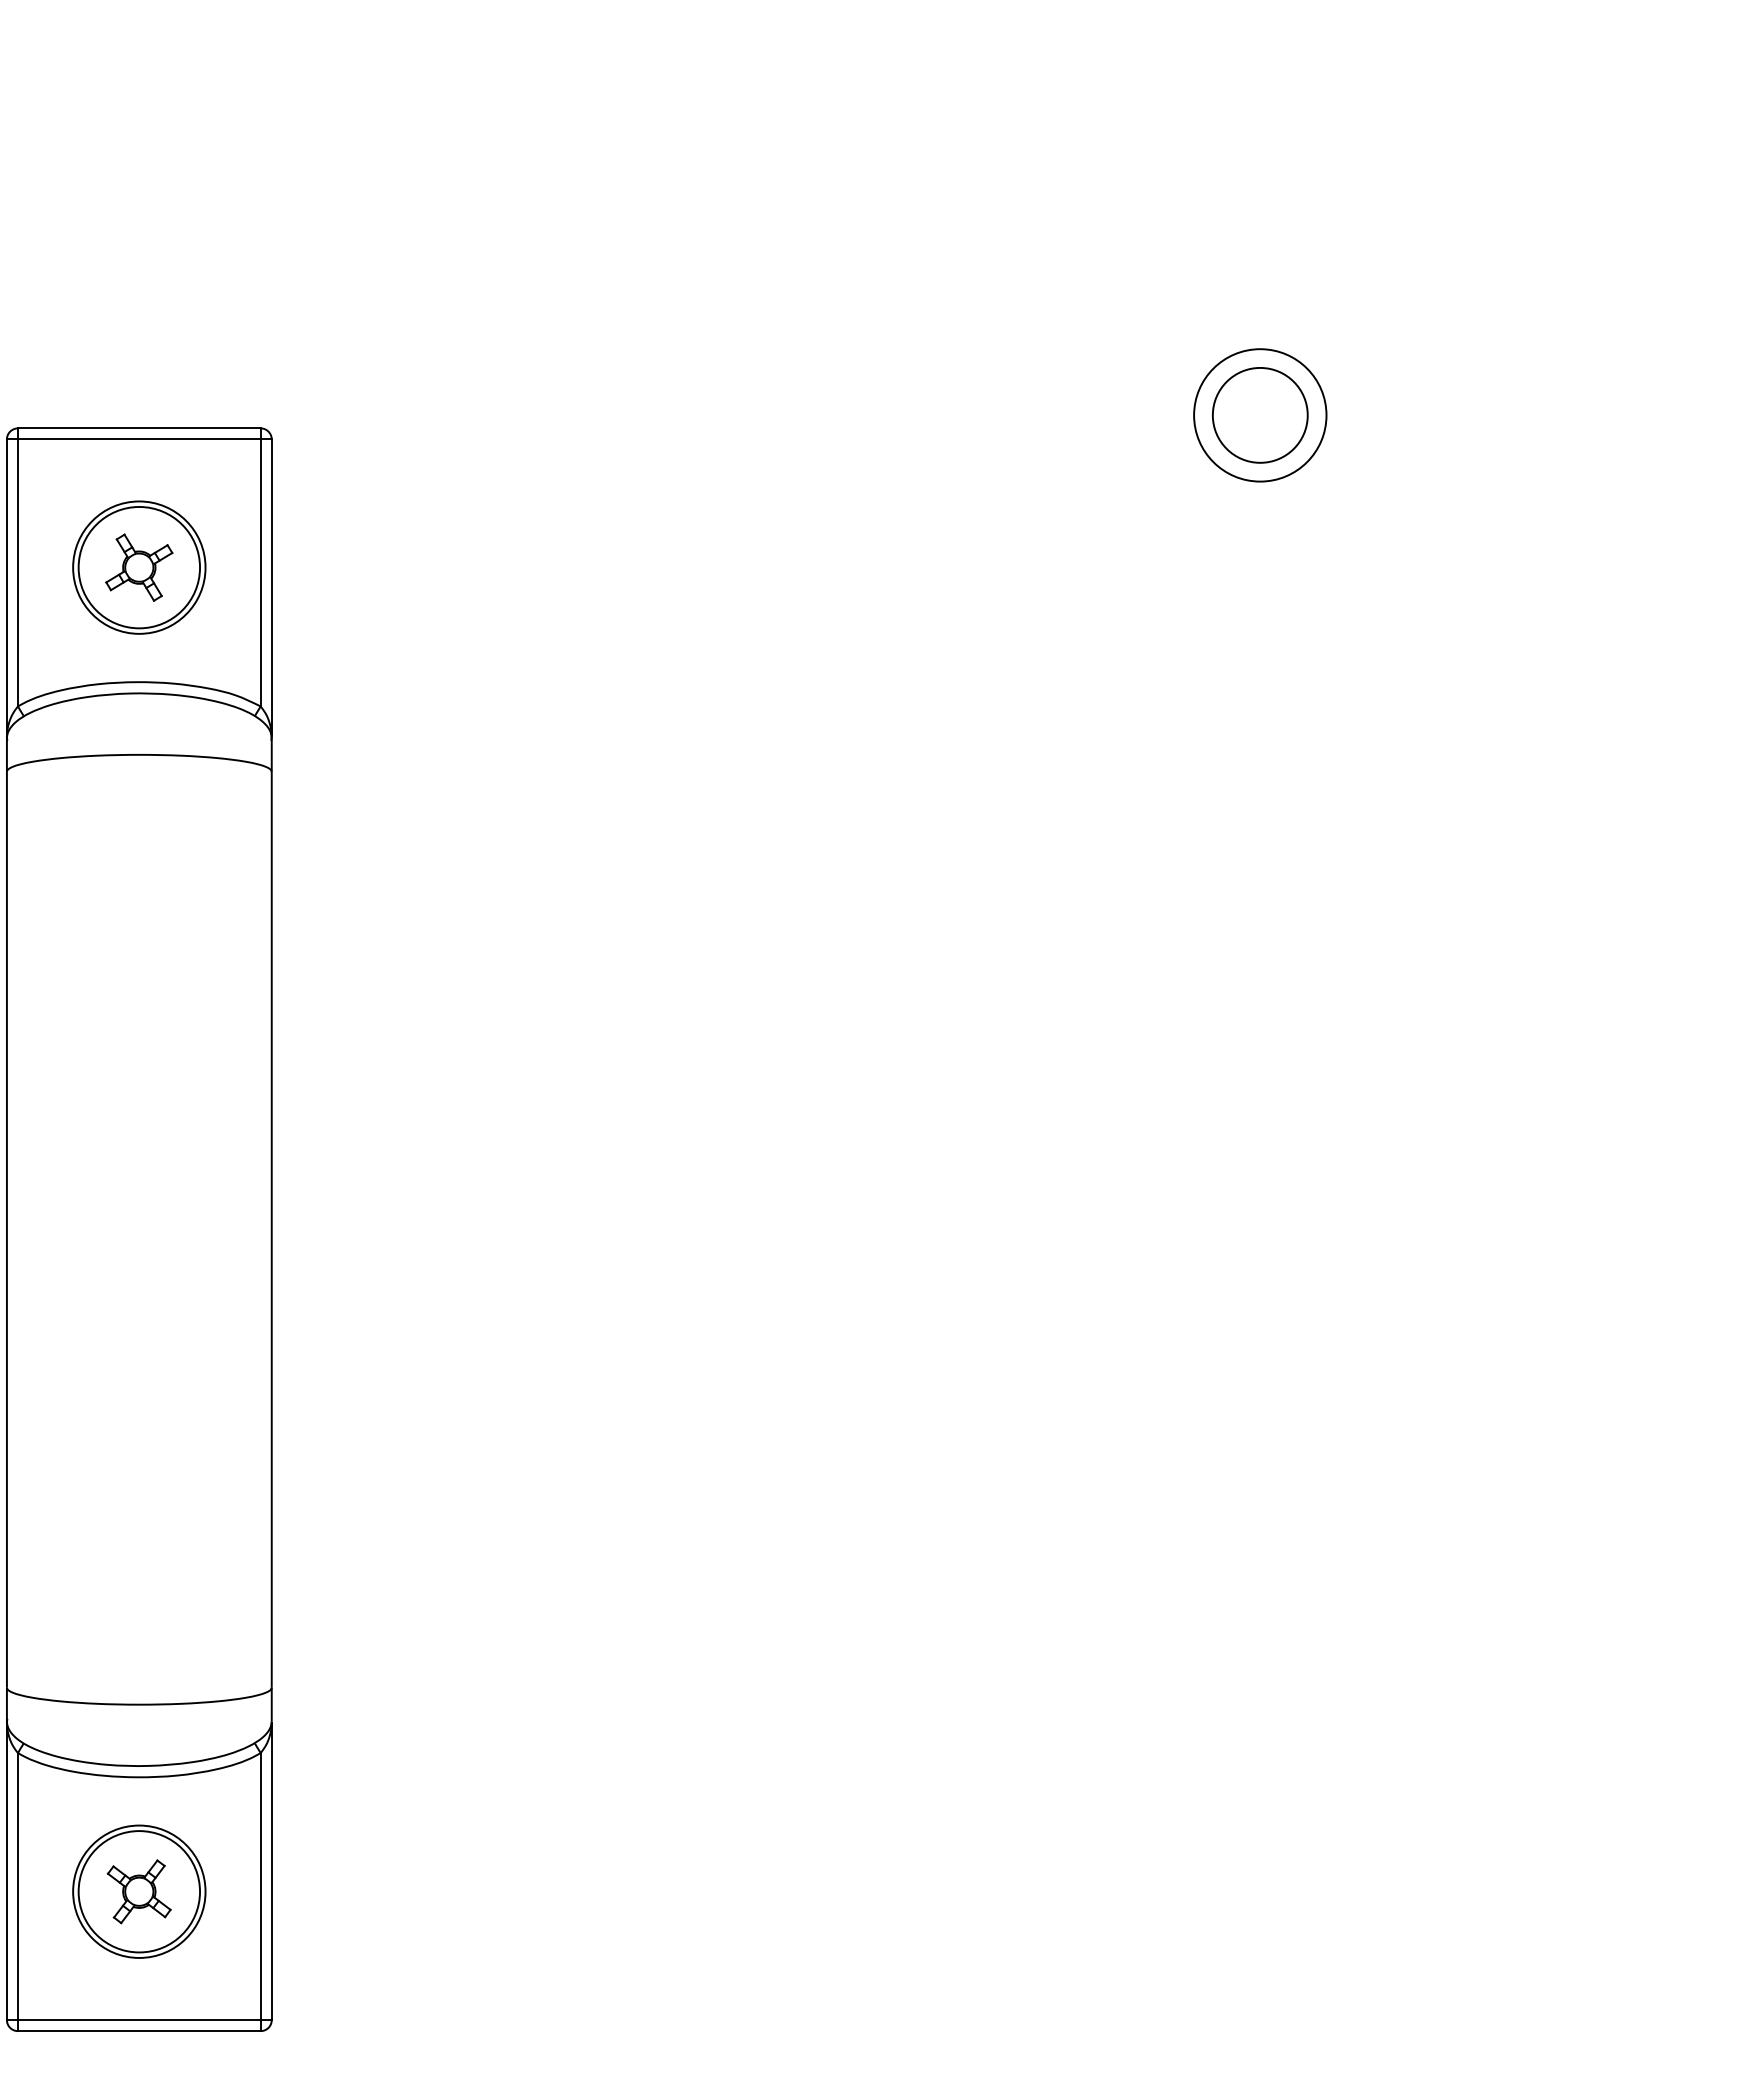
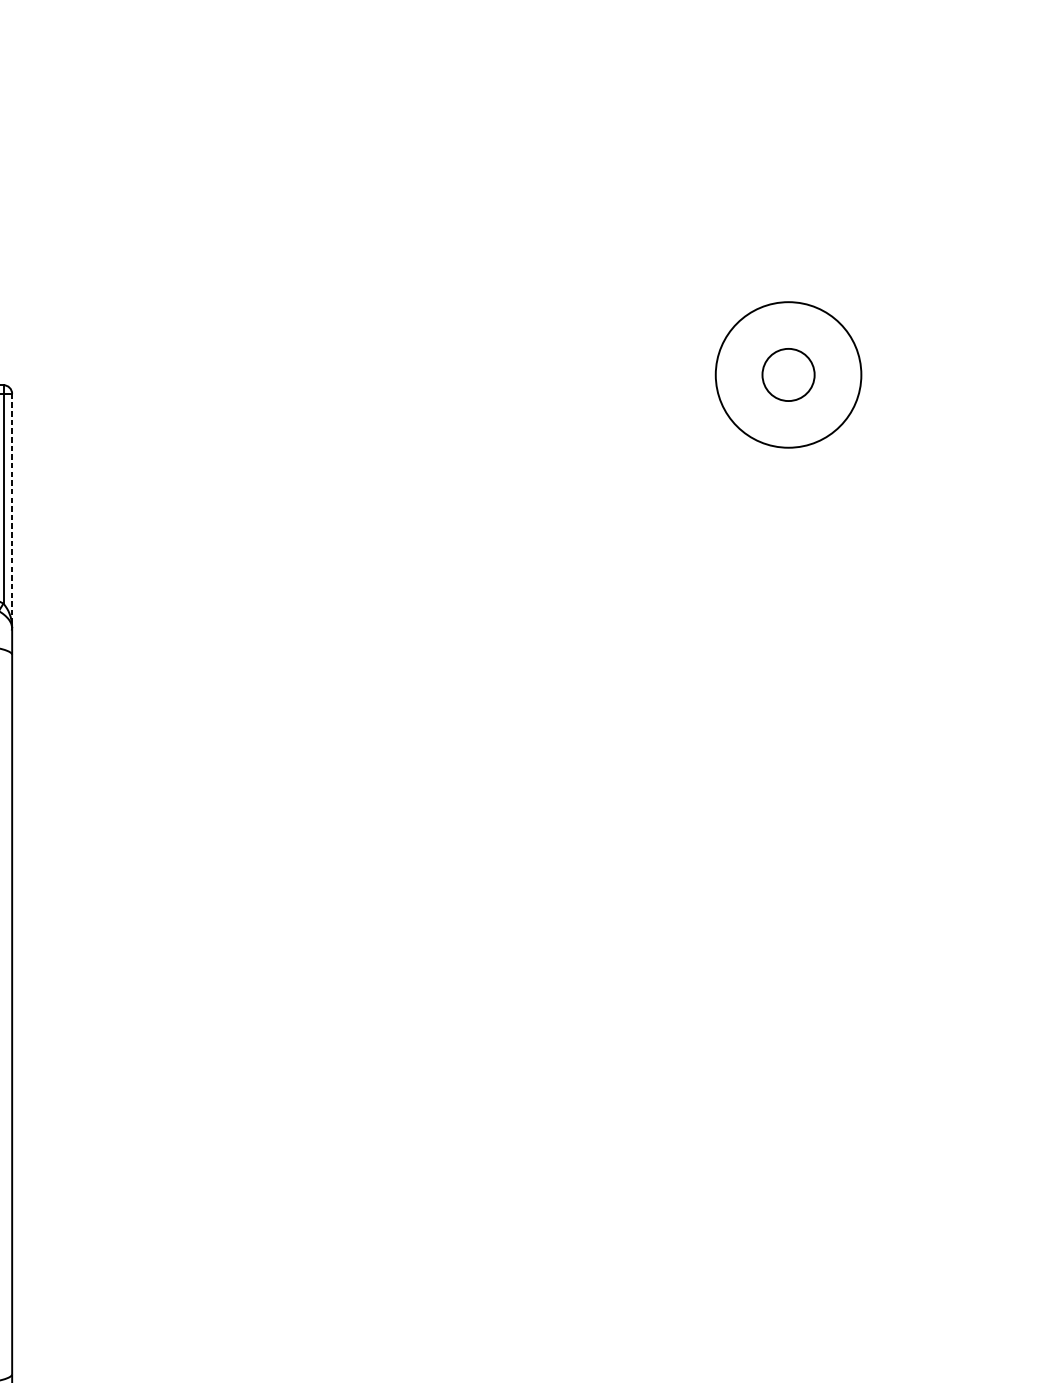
circle: (1259, 414) -> (787, 374), size x0.7
circle: (1260, 415) -> (788, 375), size x1.4
line: (271, 587) -> (11, 510), solid -> dashed

